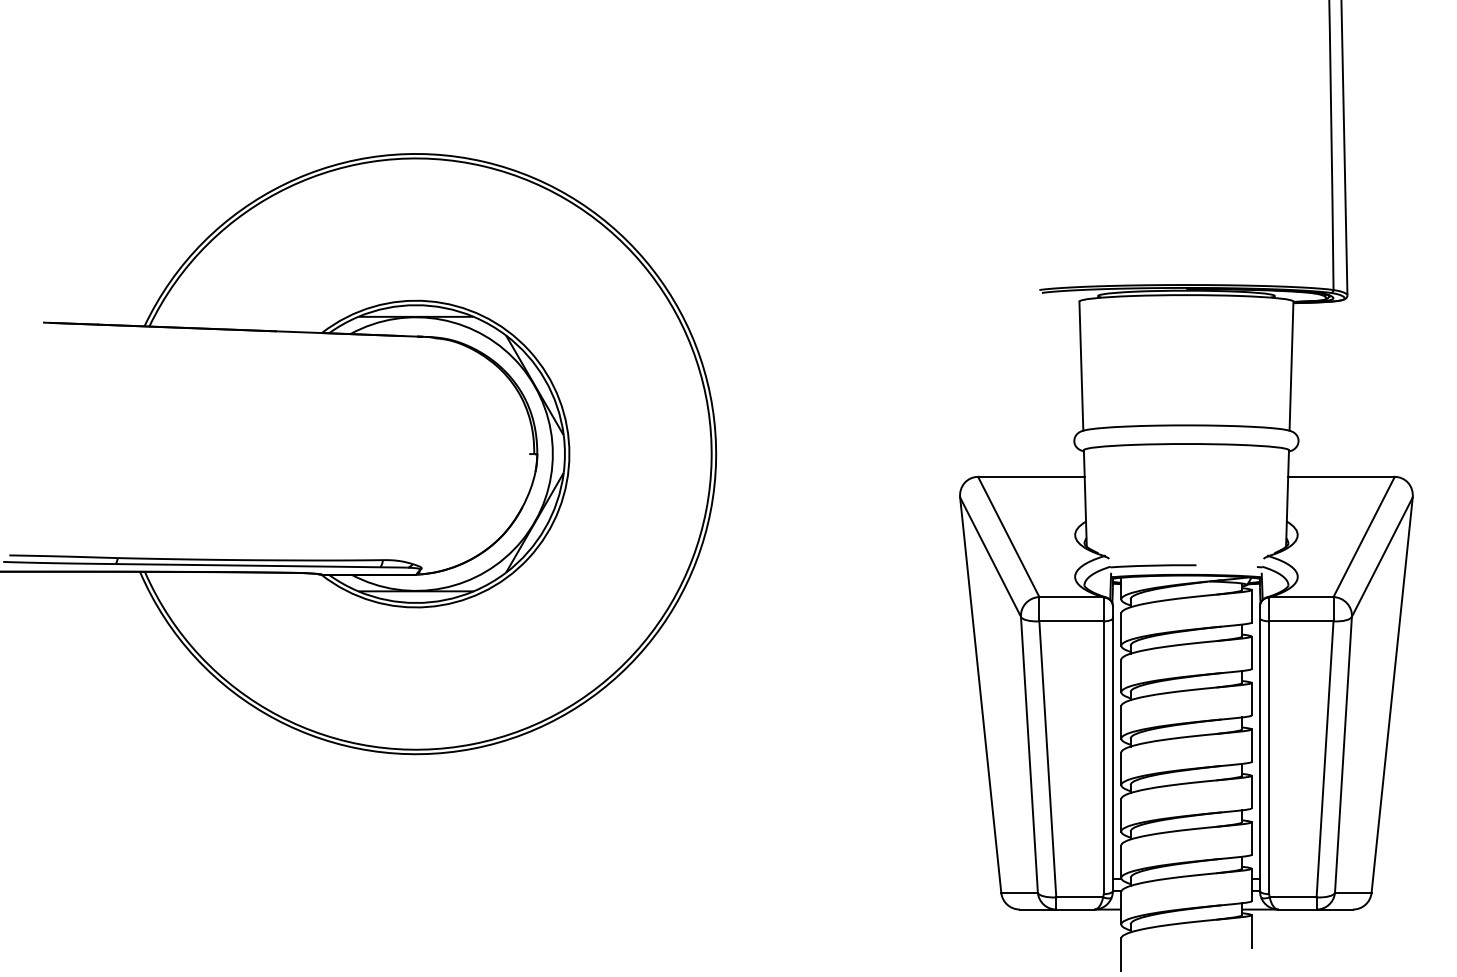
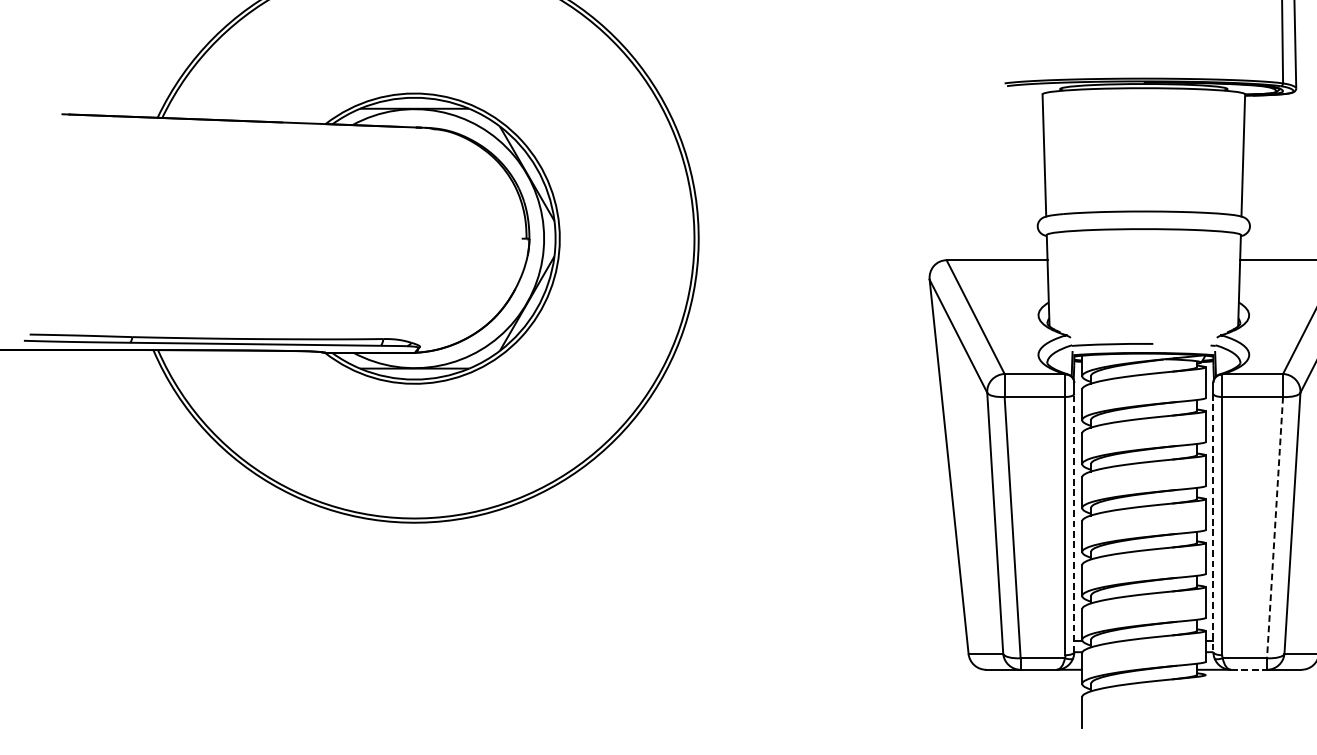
line: (1112, 754) -> (1073, 523), solid -> dashed
line: (1259, 755) -> (1212, 523), solid -> dashed
line: (1325, 759) -> (1275, 527), solid -> dashed
line: (1298, 909) -> (1249, 669), solid -> dashed
line: (1251, 931) -> (1205, 690), removed

